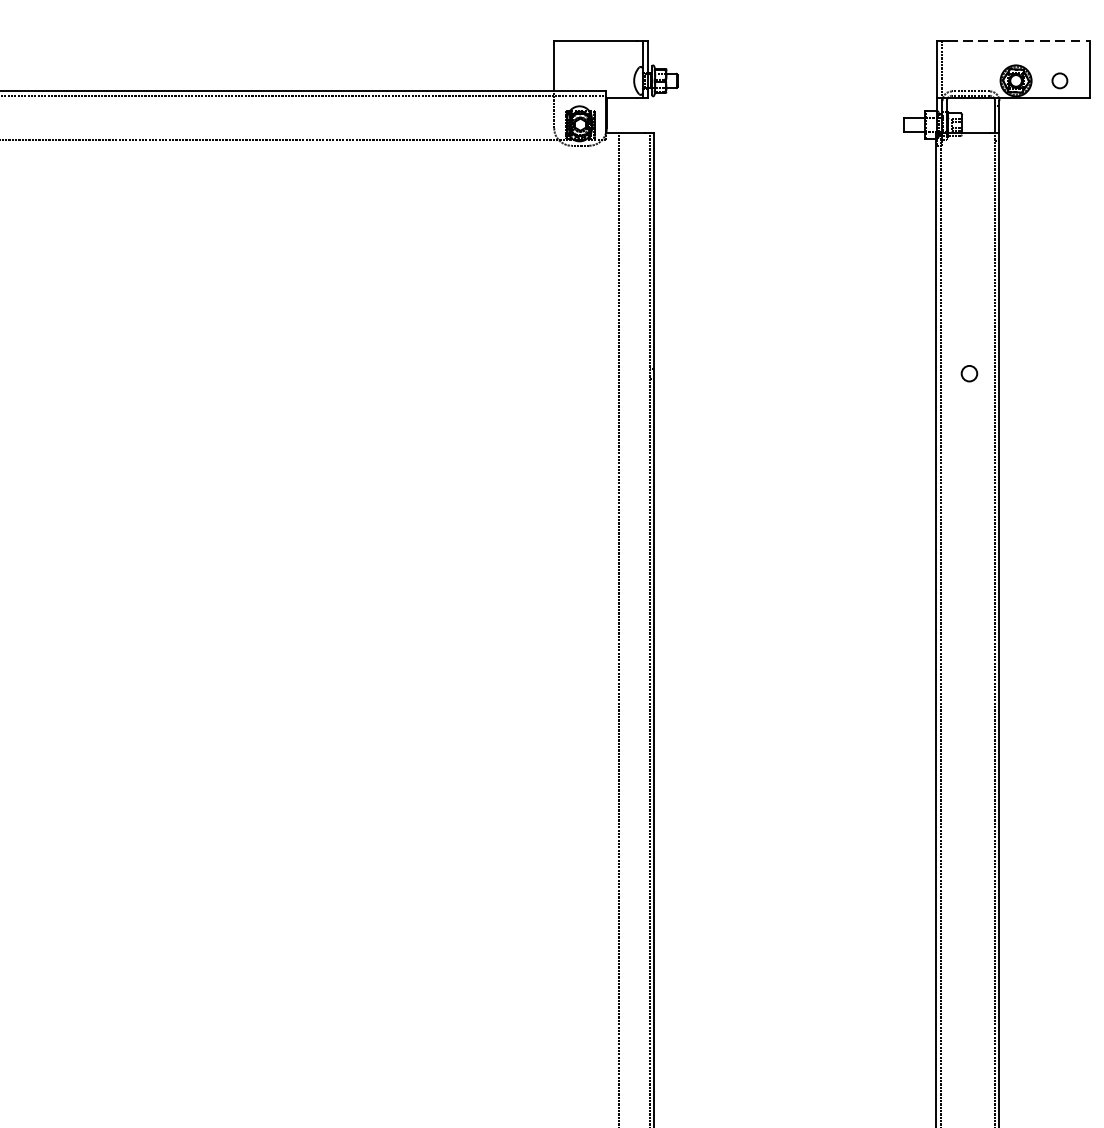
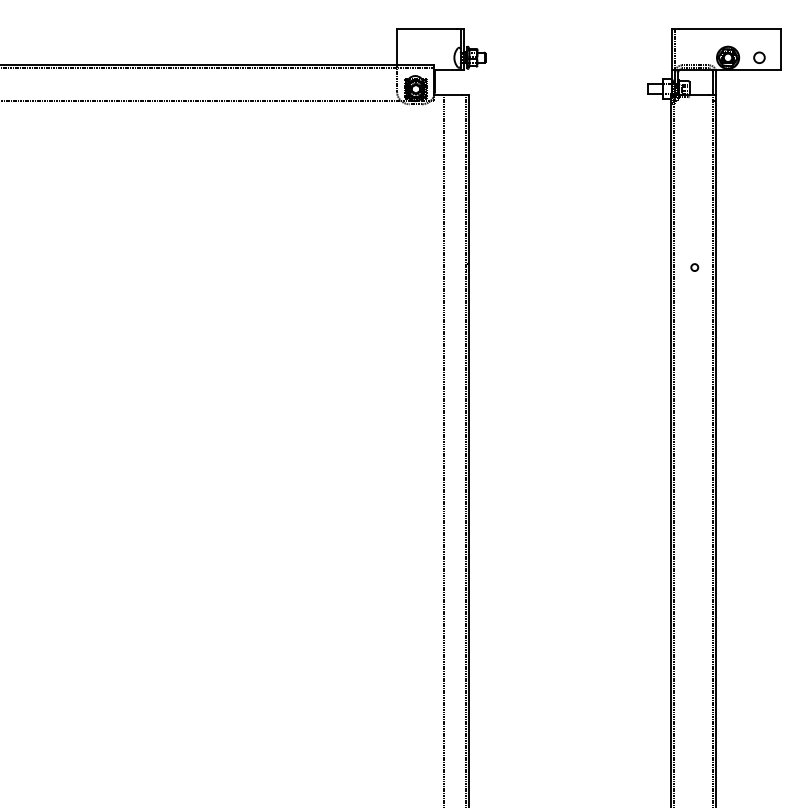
line: (1018, 39) -> (729, 28), dashed -> solid
circle: (969, 373) -> (694, 267), size x0.62

